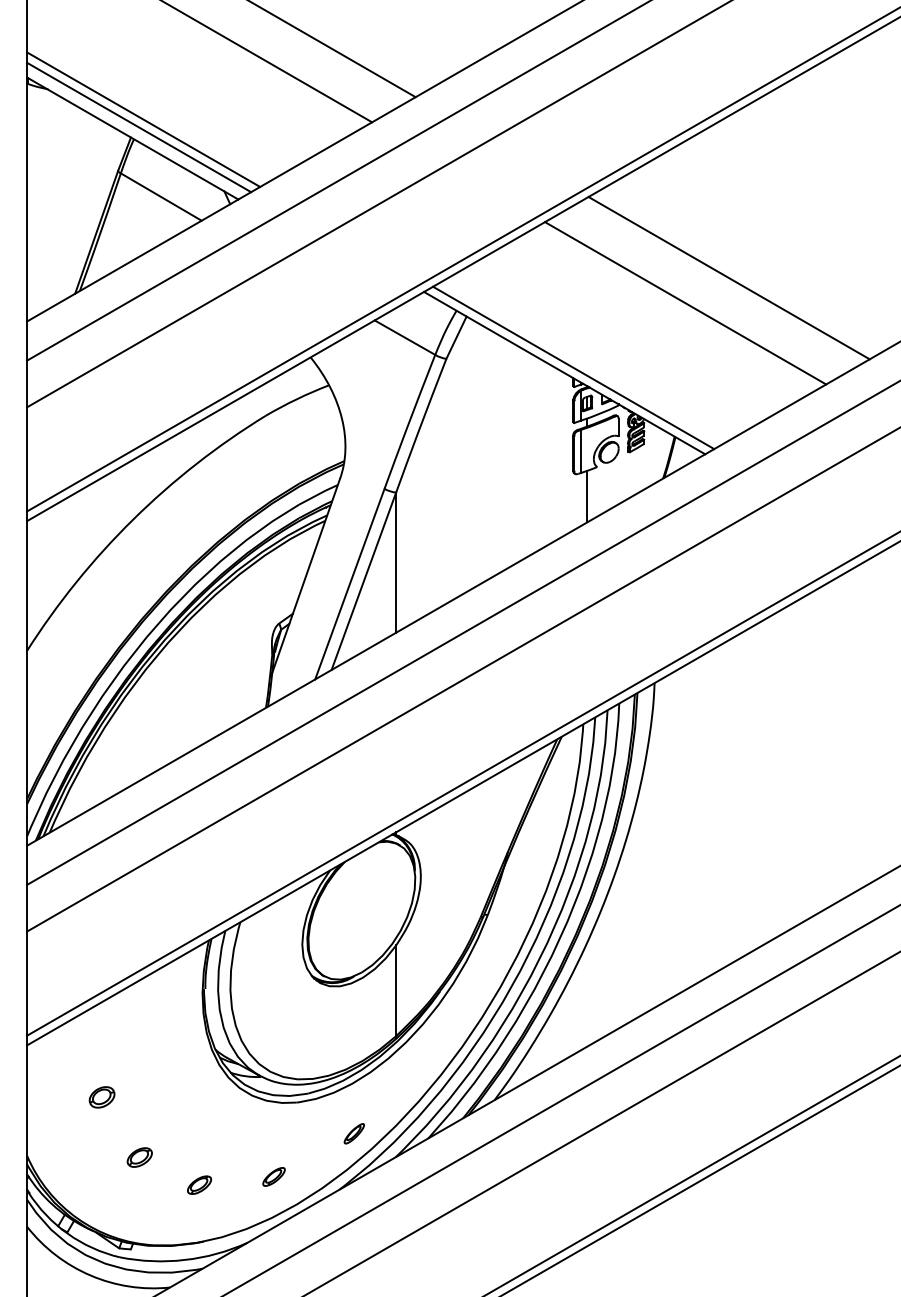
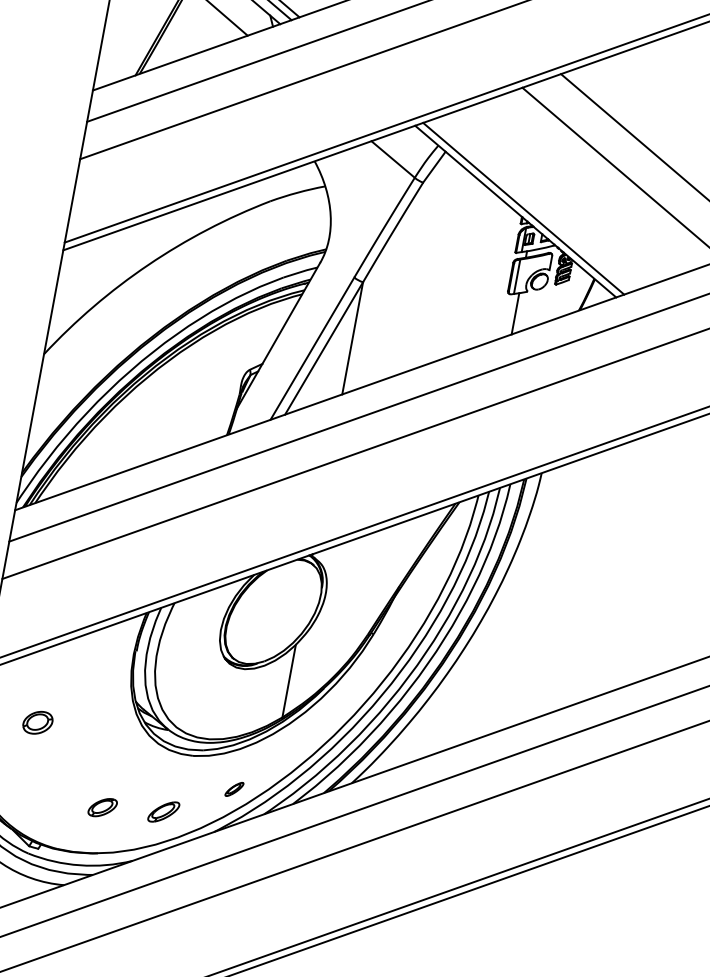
part: (101, 1097) -> (37, 722), size x1.4
part: (139, 1157) -> (58, 776), removed
part: (273, 1176) -> (163, 811), size x1.6
part: (199, 1184) -> (102, 807), size x1.4

